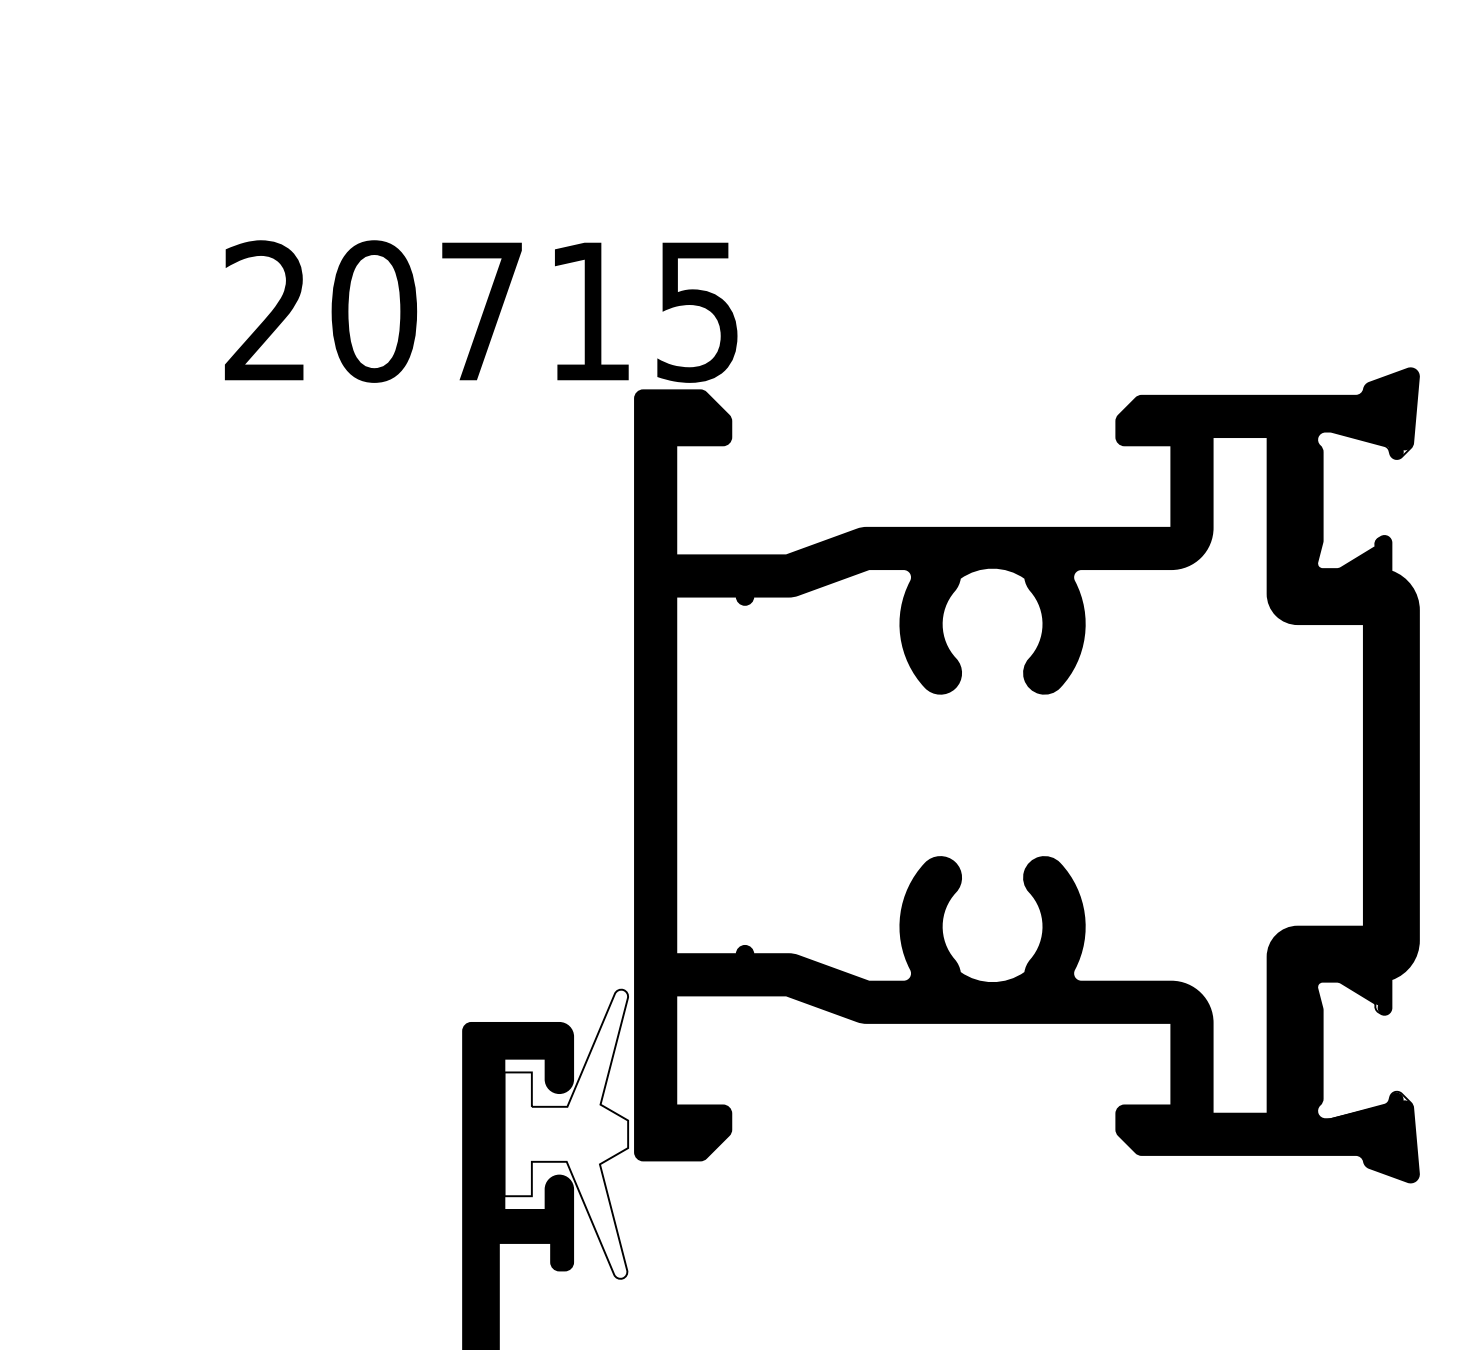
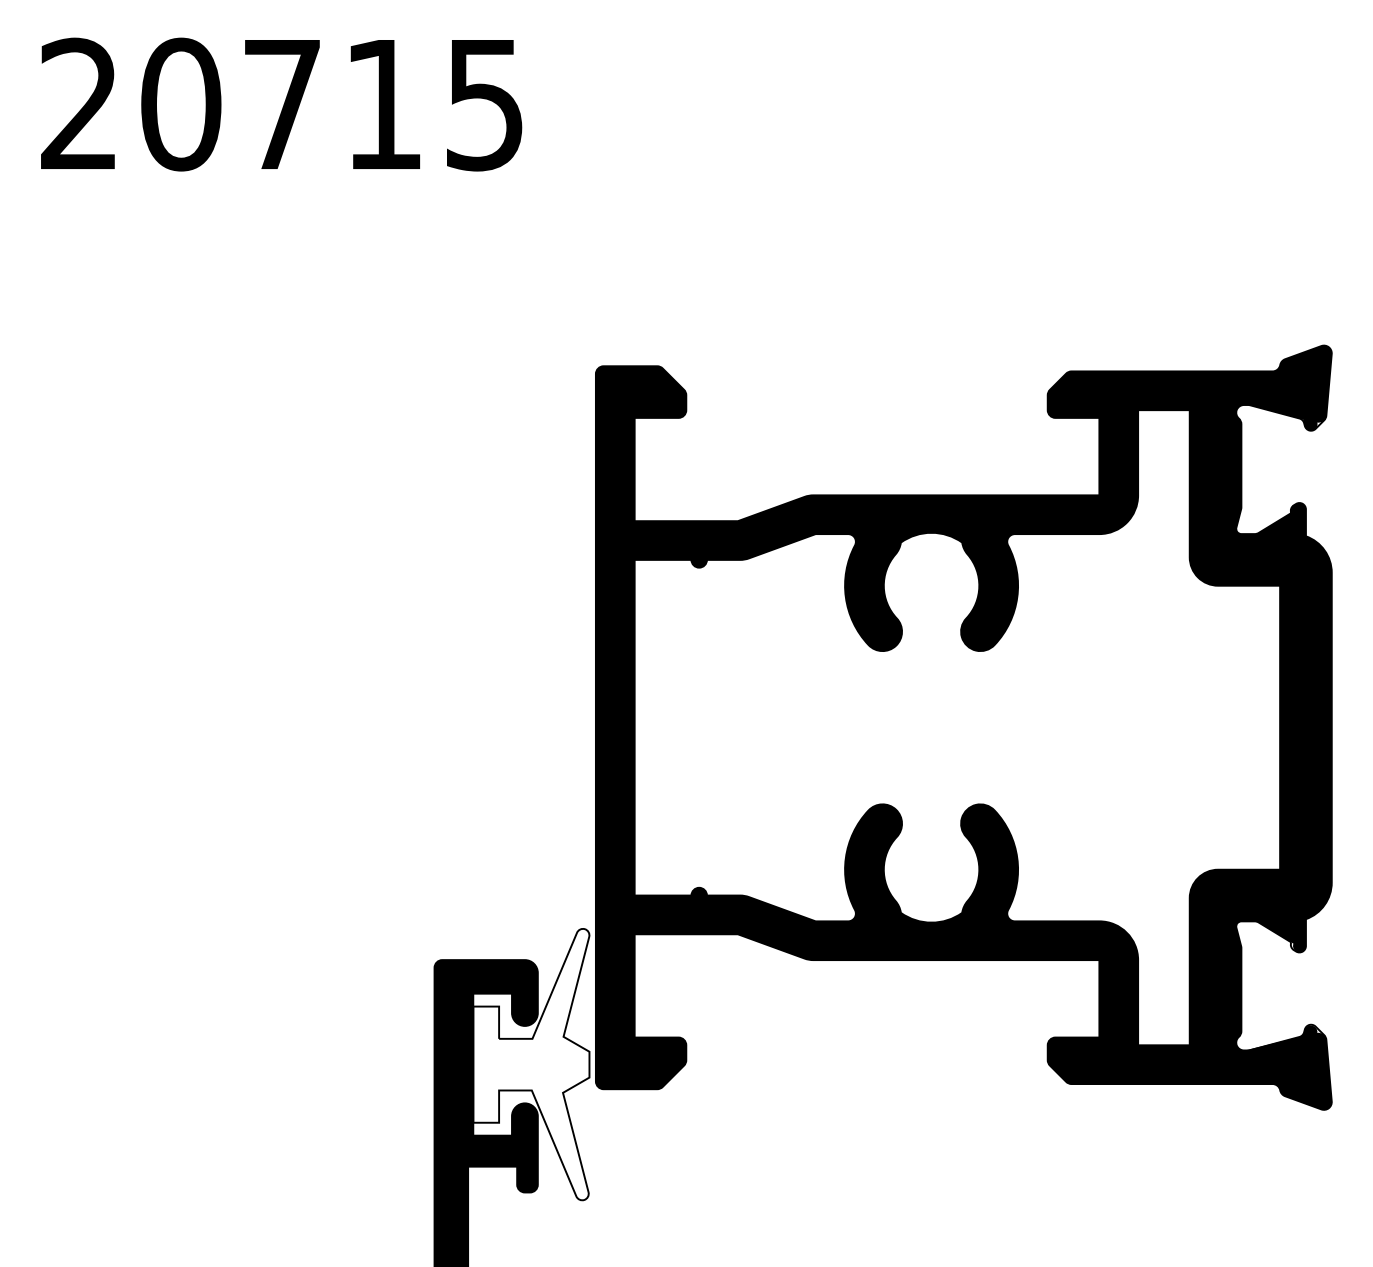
text: (481, 311) -> (281, 104), moved

